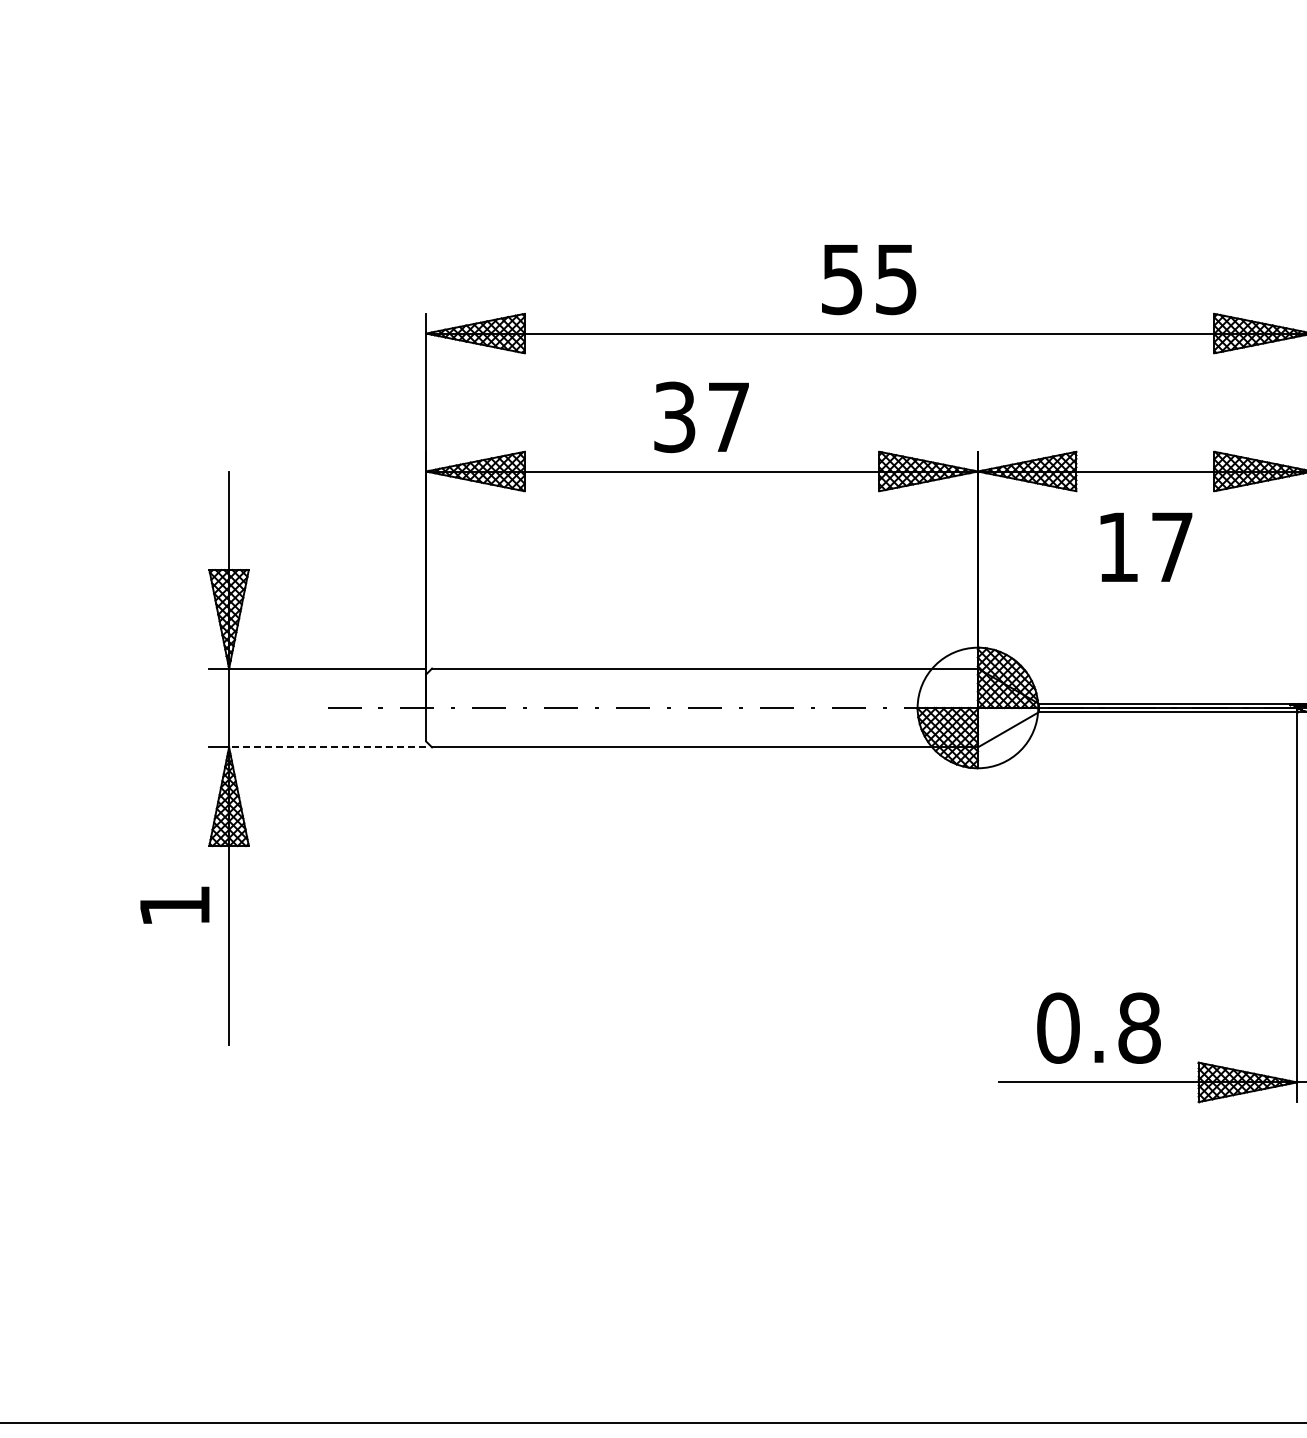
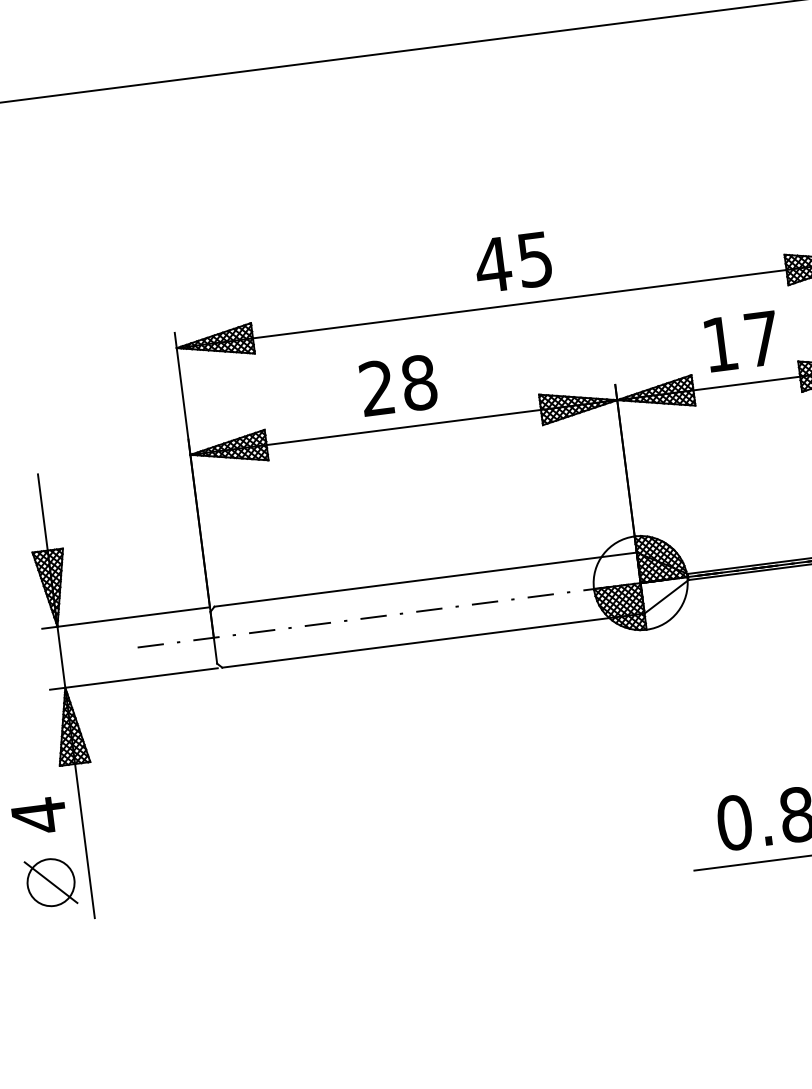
text: (841, 280) -> (492, 265), 55 -> 45
text: (702, 417) -> (398, 385), 37 -> 28
text: (1146, 546) -> (742, 340), moved
line: (327, 747) -> (141, 678), dashed -> solid
text: (174, 905) -> (38, 815), 1 -> 4
part: (179, 992) -> (51, 882), added

